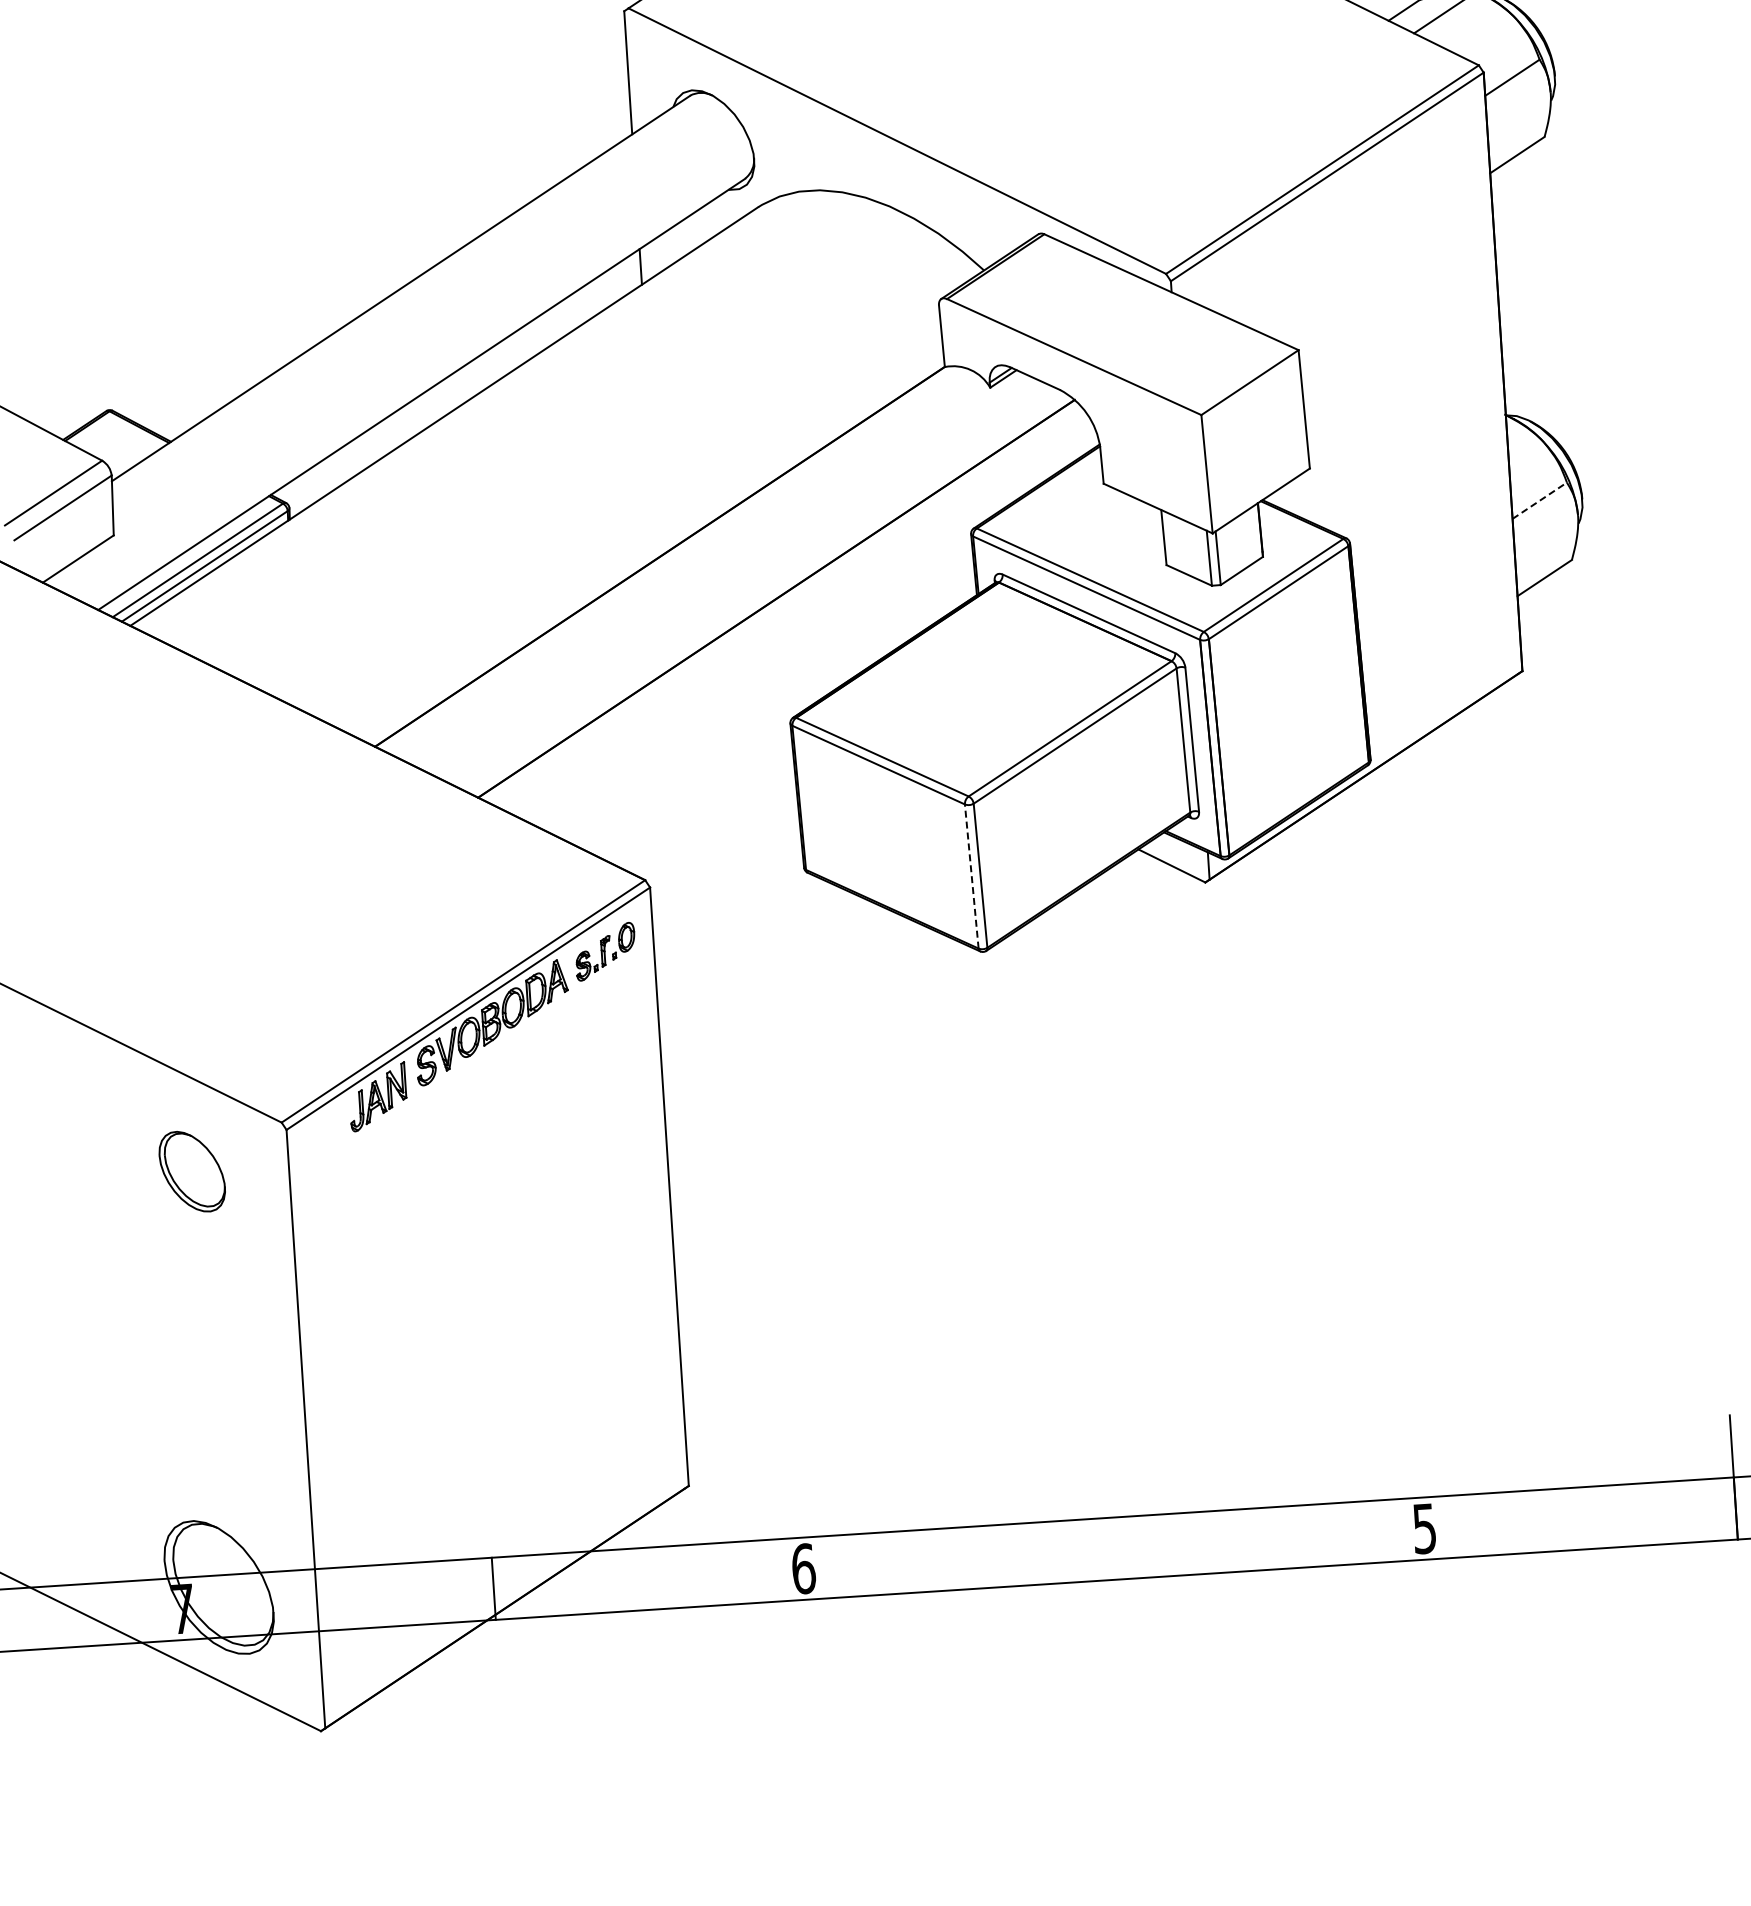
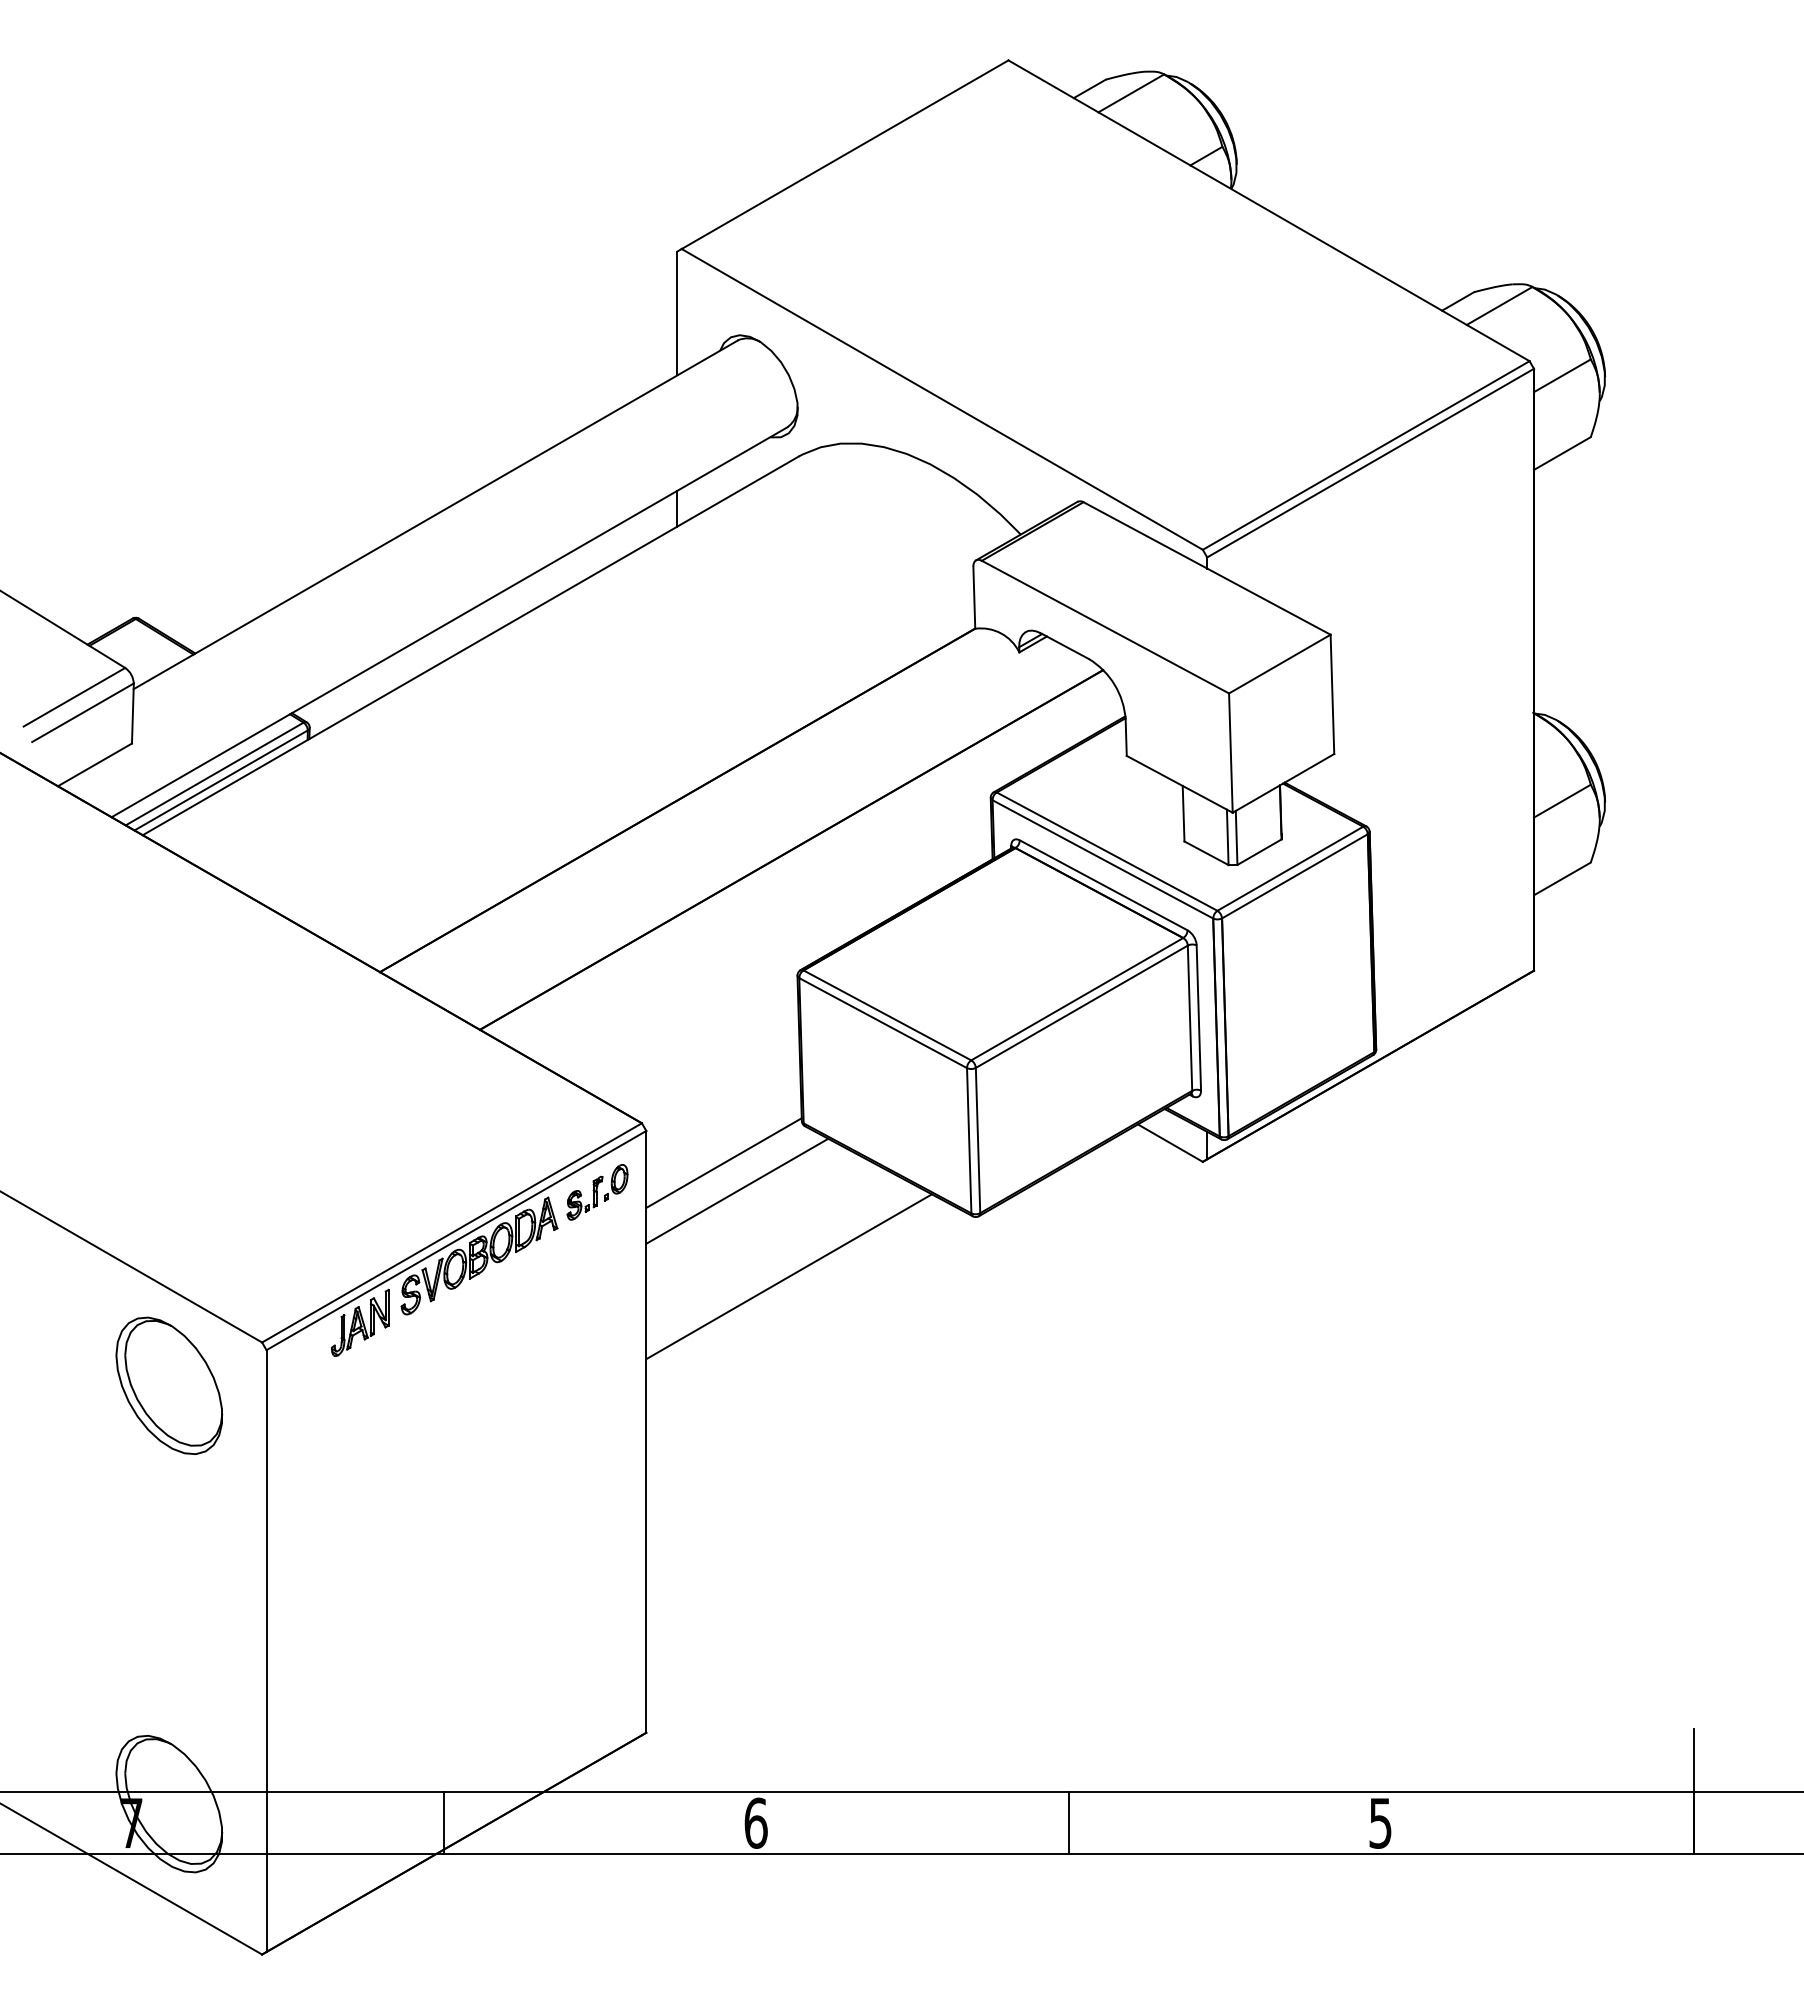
line: (1539, 501) -> (1562, 801), dashed -> solid
line: (972, 876) -> (969, 1140), dashed -> solid
line: (728, 913) -> (723, 1162), added
line: (744, 940) -> (737, 1190), added
line: (800, 1023) -> (788, 1276), added
part: (192, 1171) -> (169, 1385), size x1.67
line: (1114, 1548) -> (1068, 1822), added

